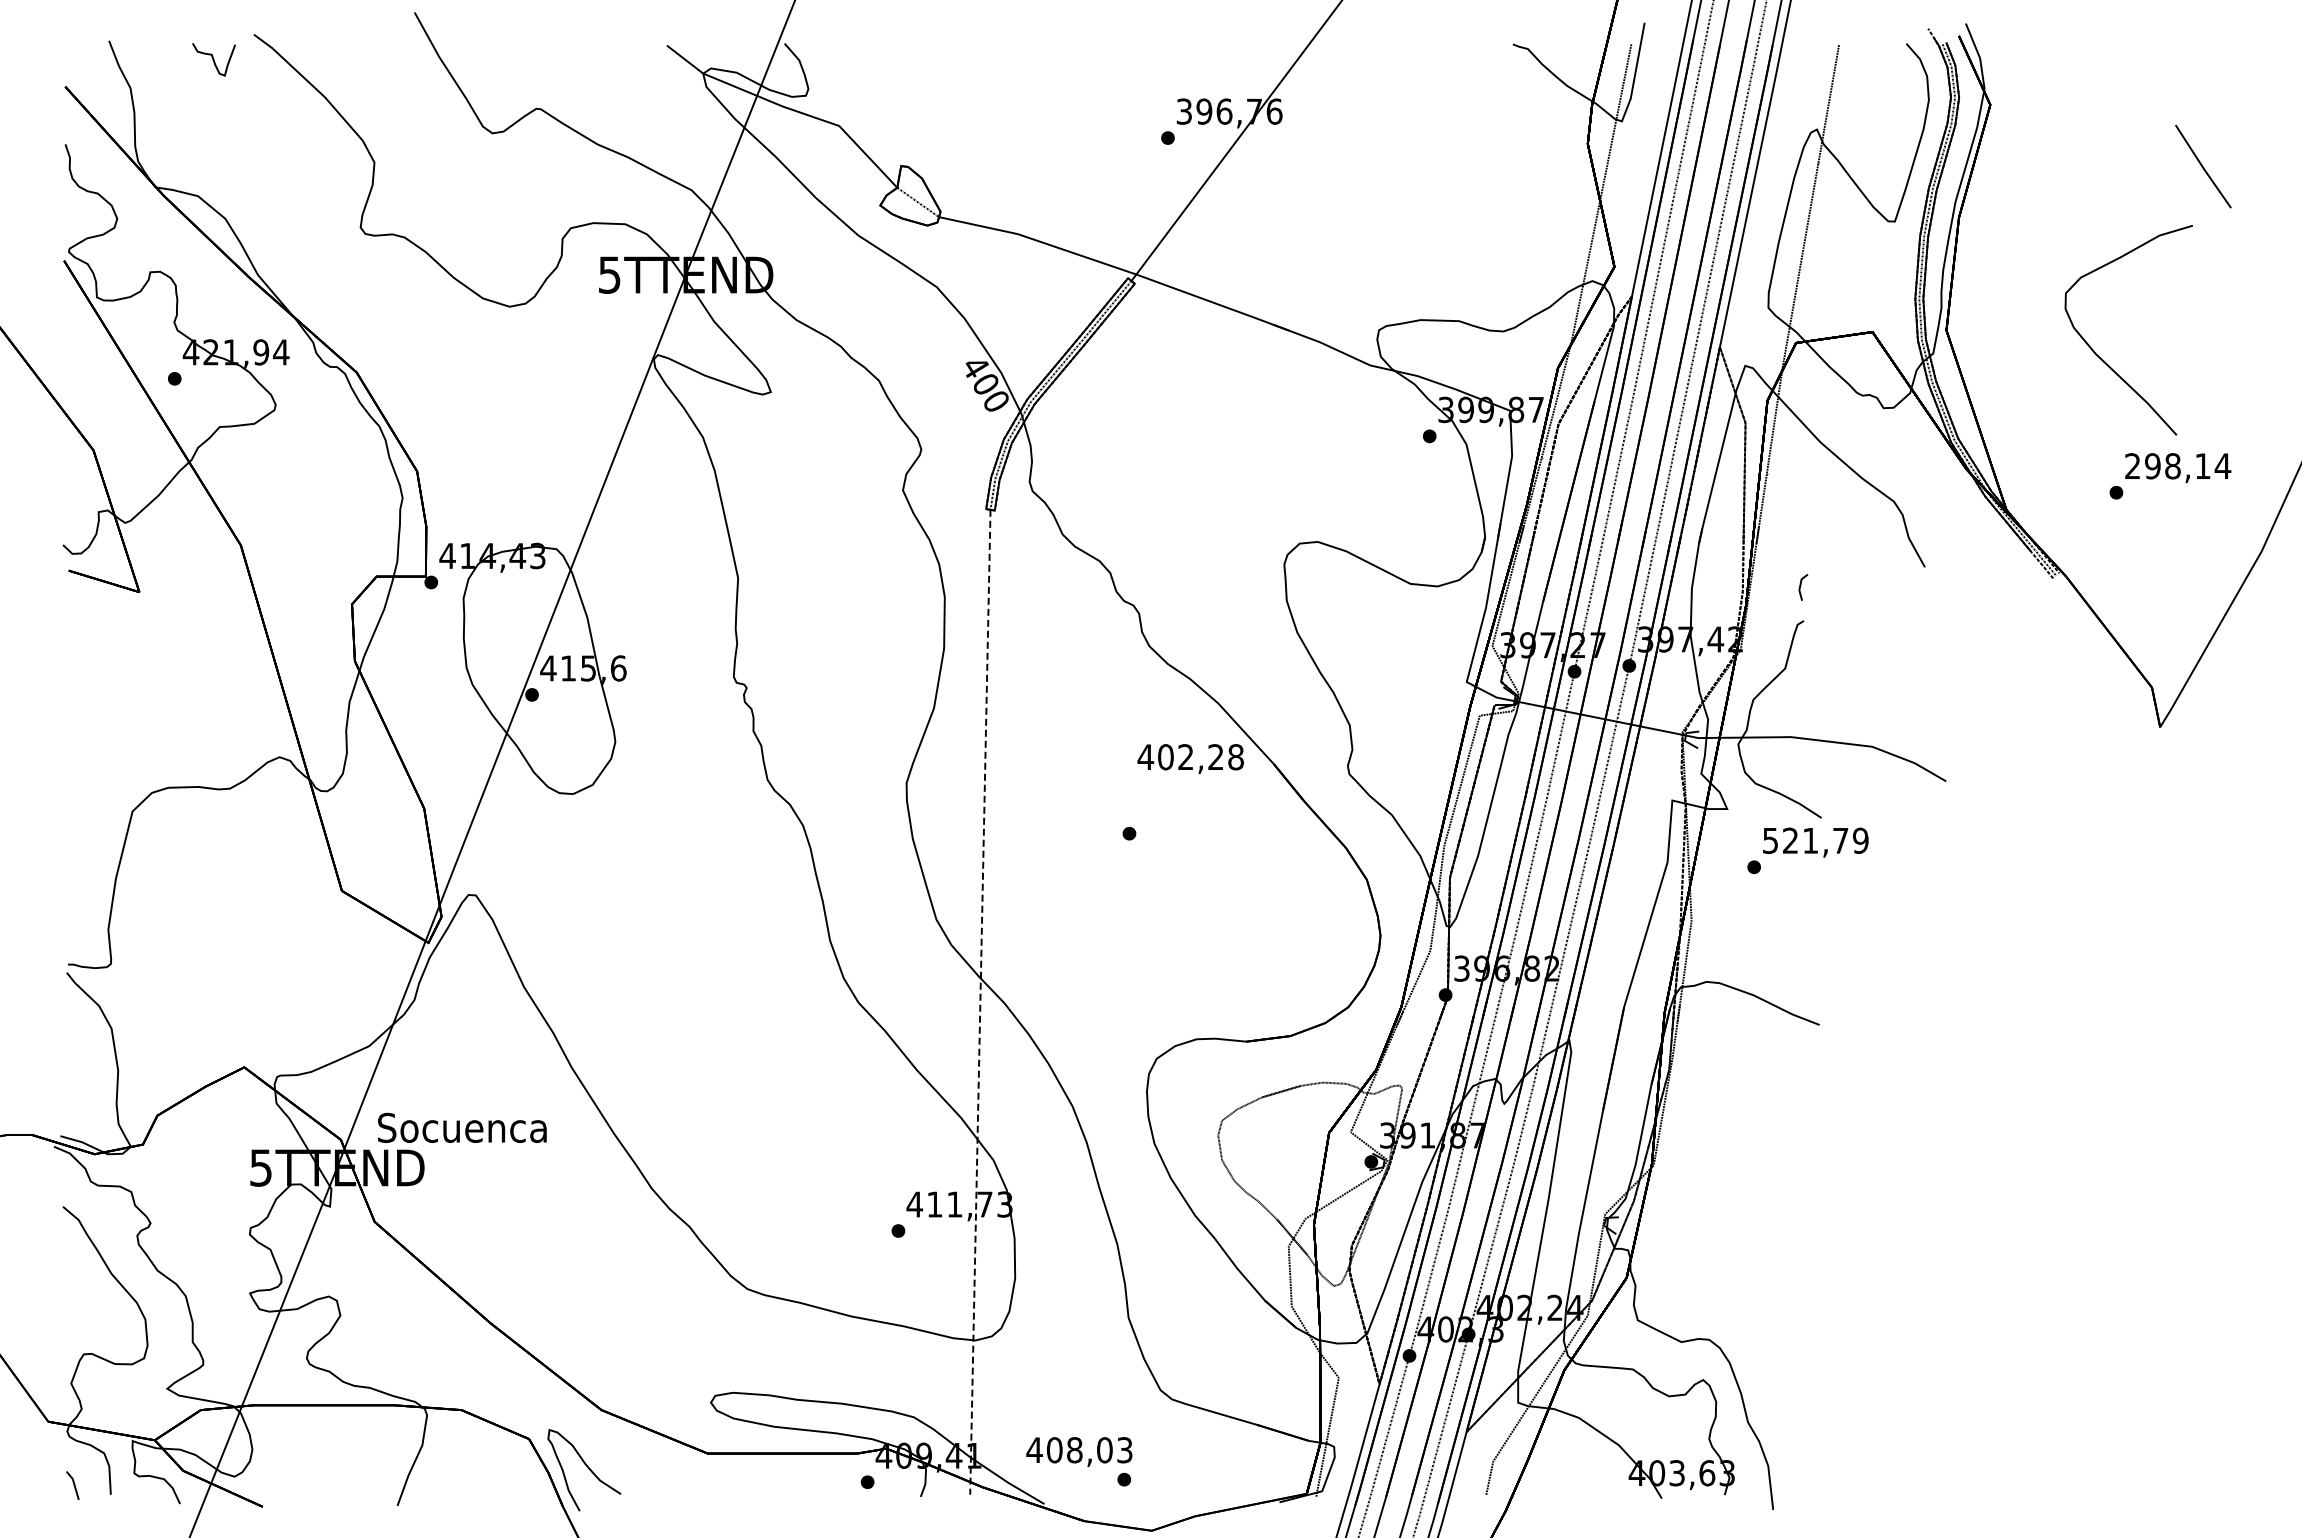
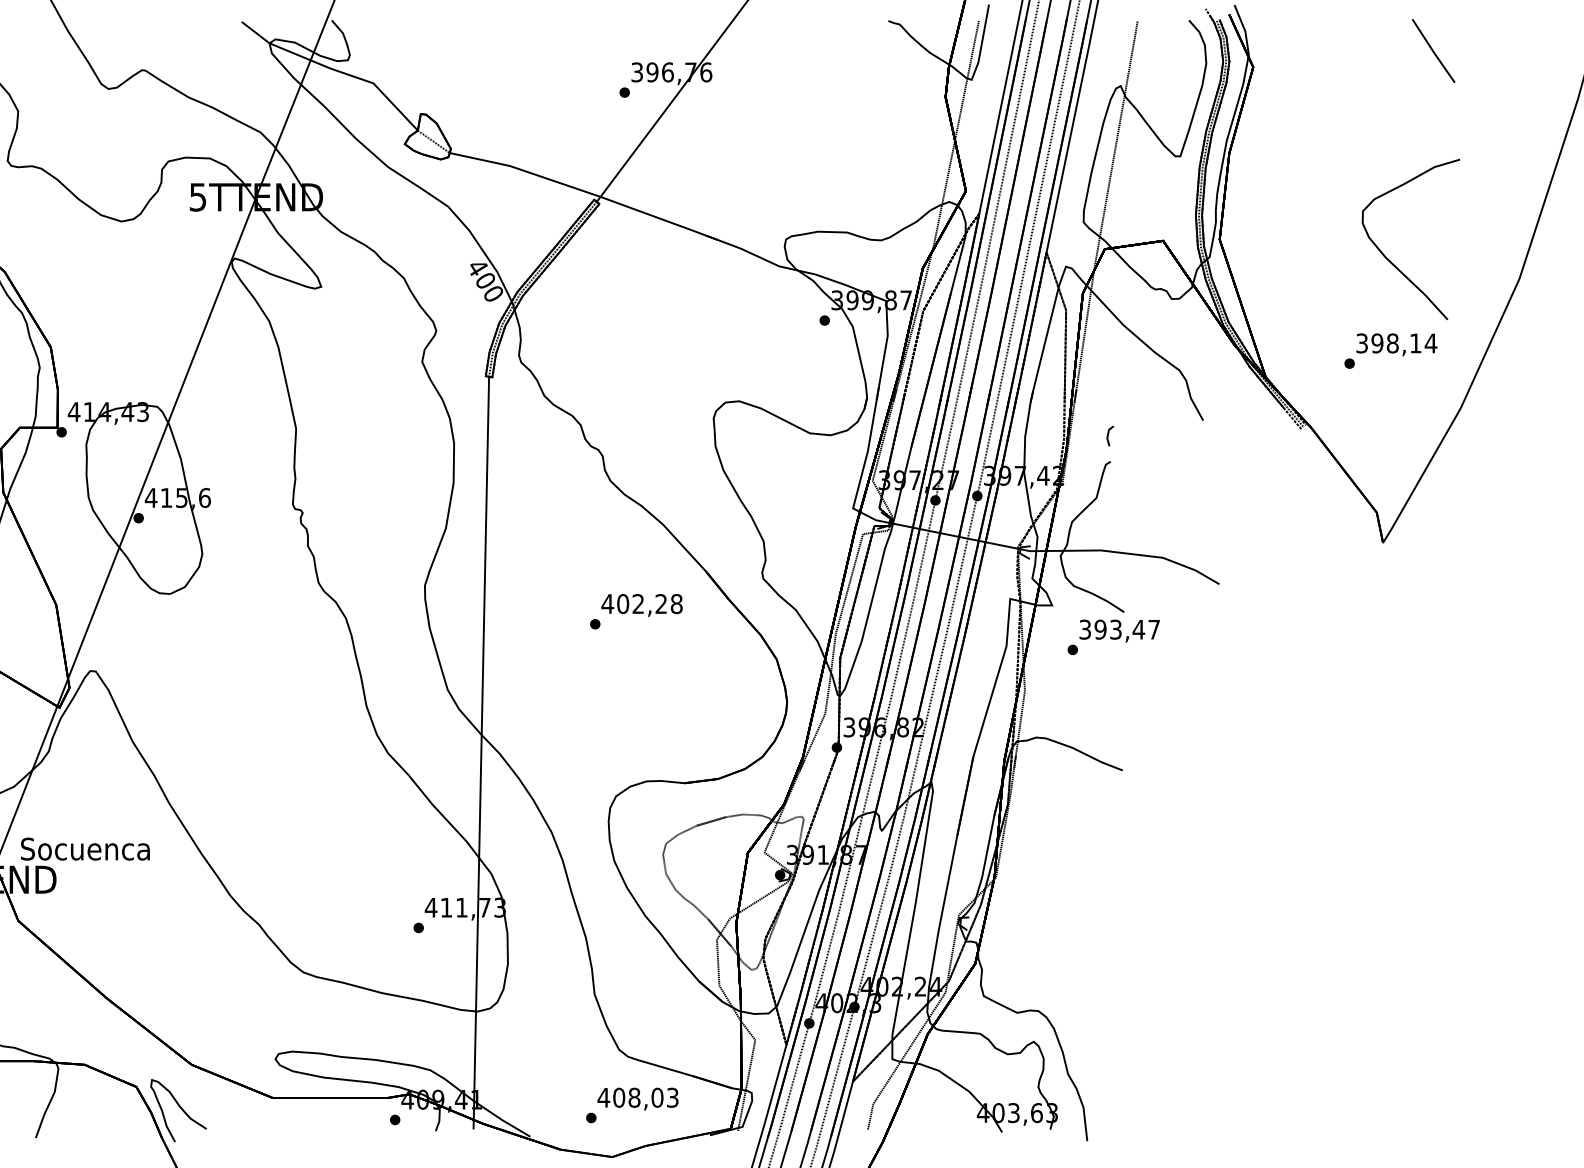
line: (2203, 166) -> (1433, 50), moved
curve: (2103, 359) -> (1391, 261), moved
text: (2132, 466) -> (1361, 343), 298,14 -> 398,14
text: (1190, 758) -> (641, 605), moved
text: (1815, 840) -> (1119, 629), 521,79 -> 393,47
line: (980, 1002) -> (481, 753), dashed -> solid
text: (1079, 1451) -> (638, 1098), moved

